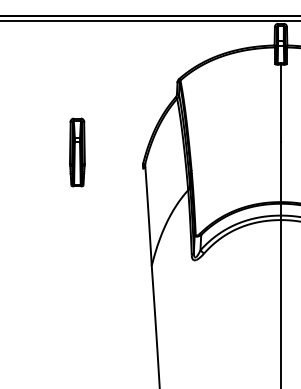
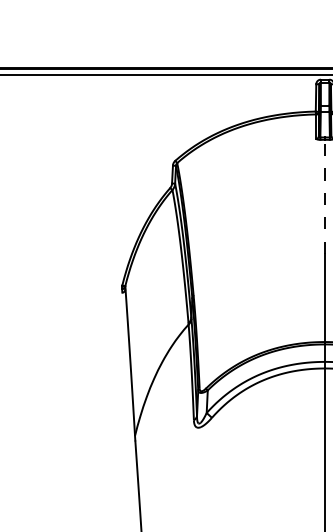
line: (280, 103) -> (324, 196), solid -> dashed
part: (77, 152) -> (25, 269), removed

